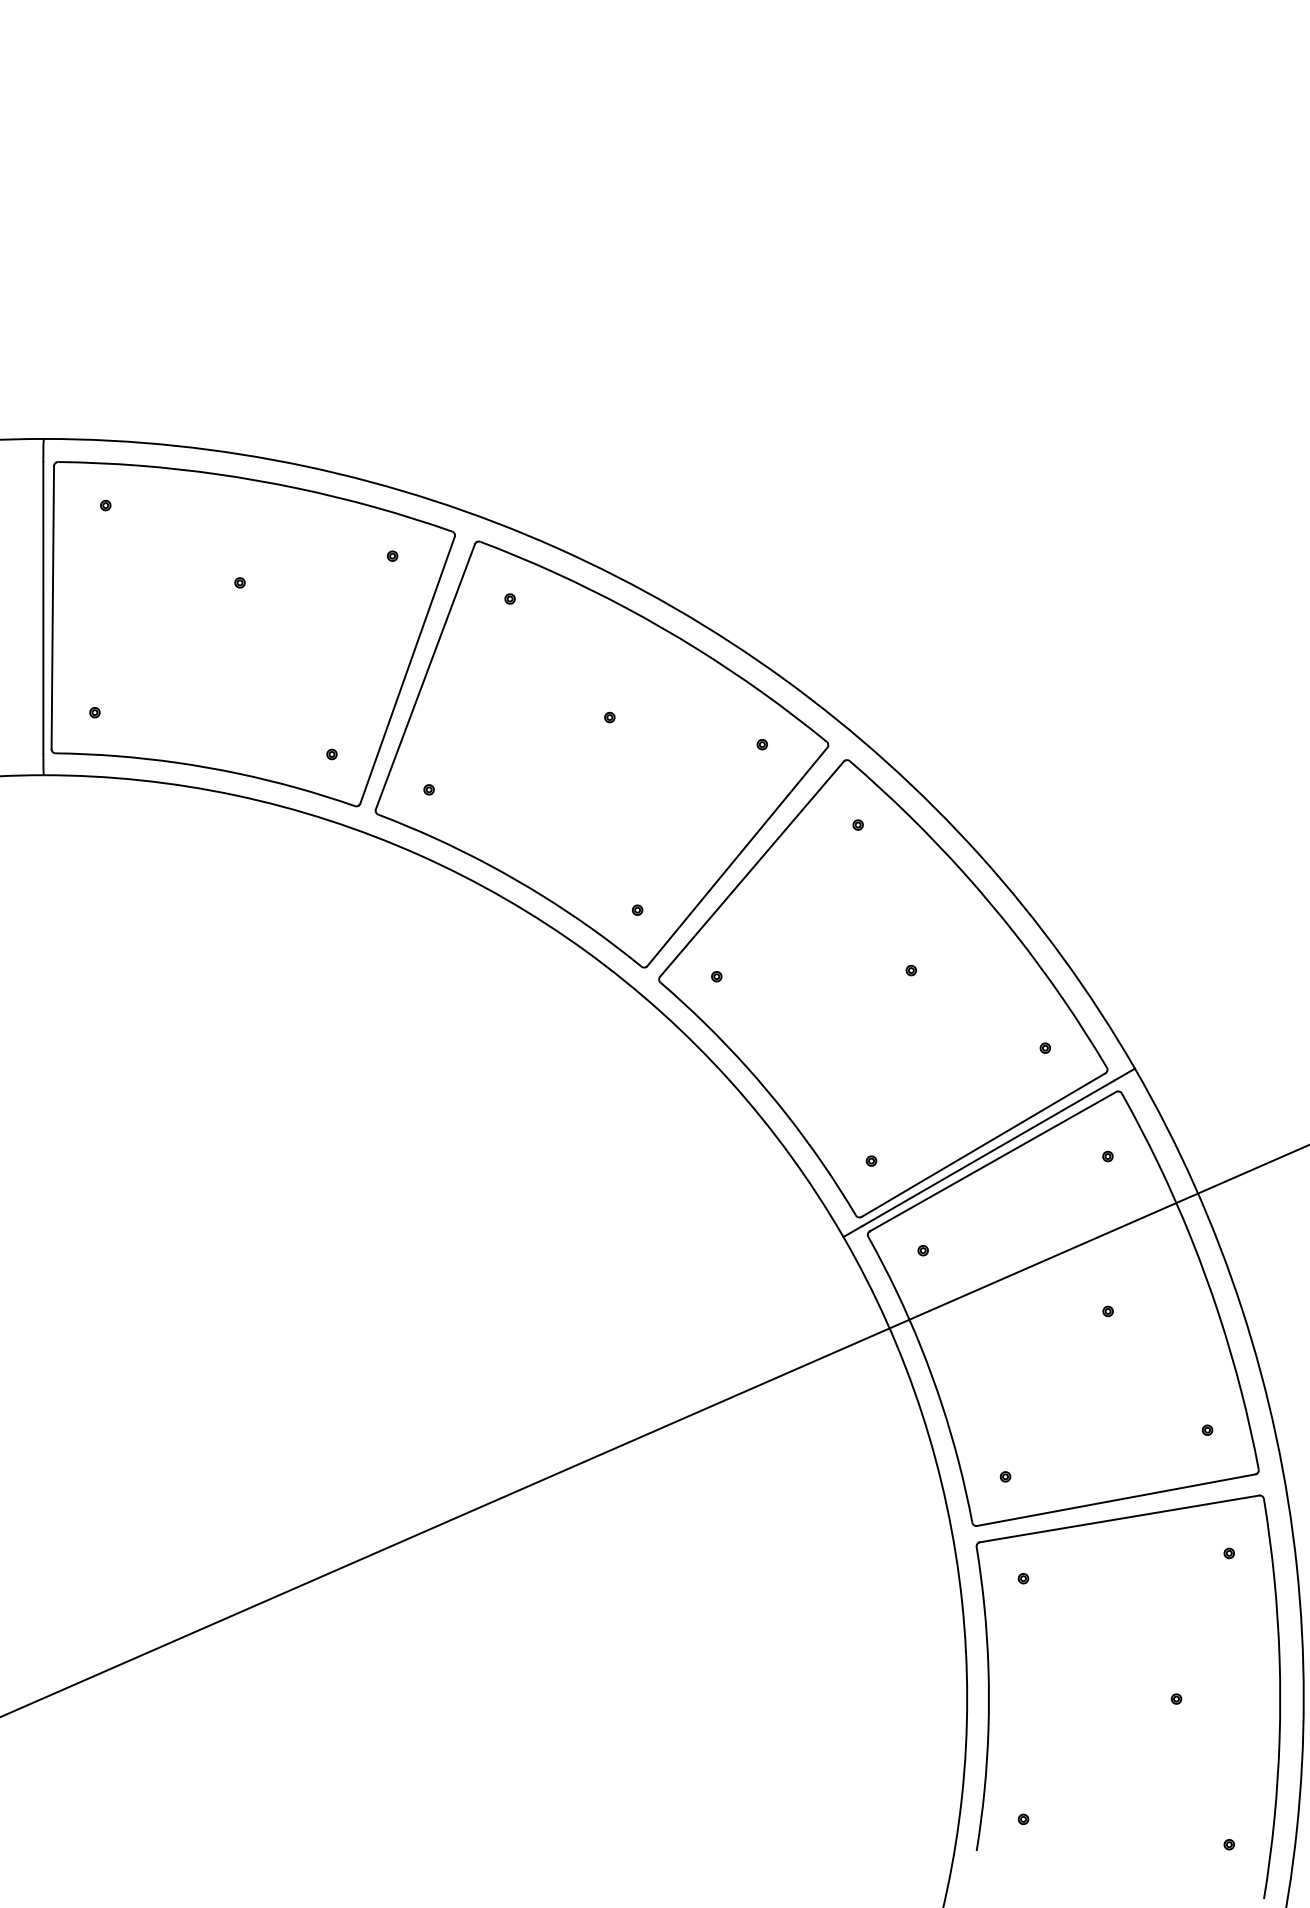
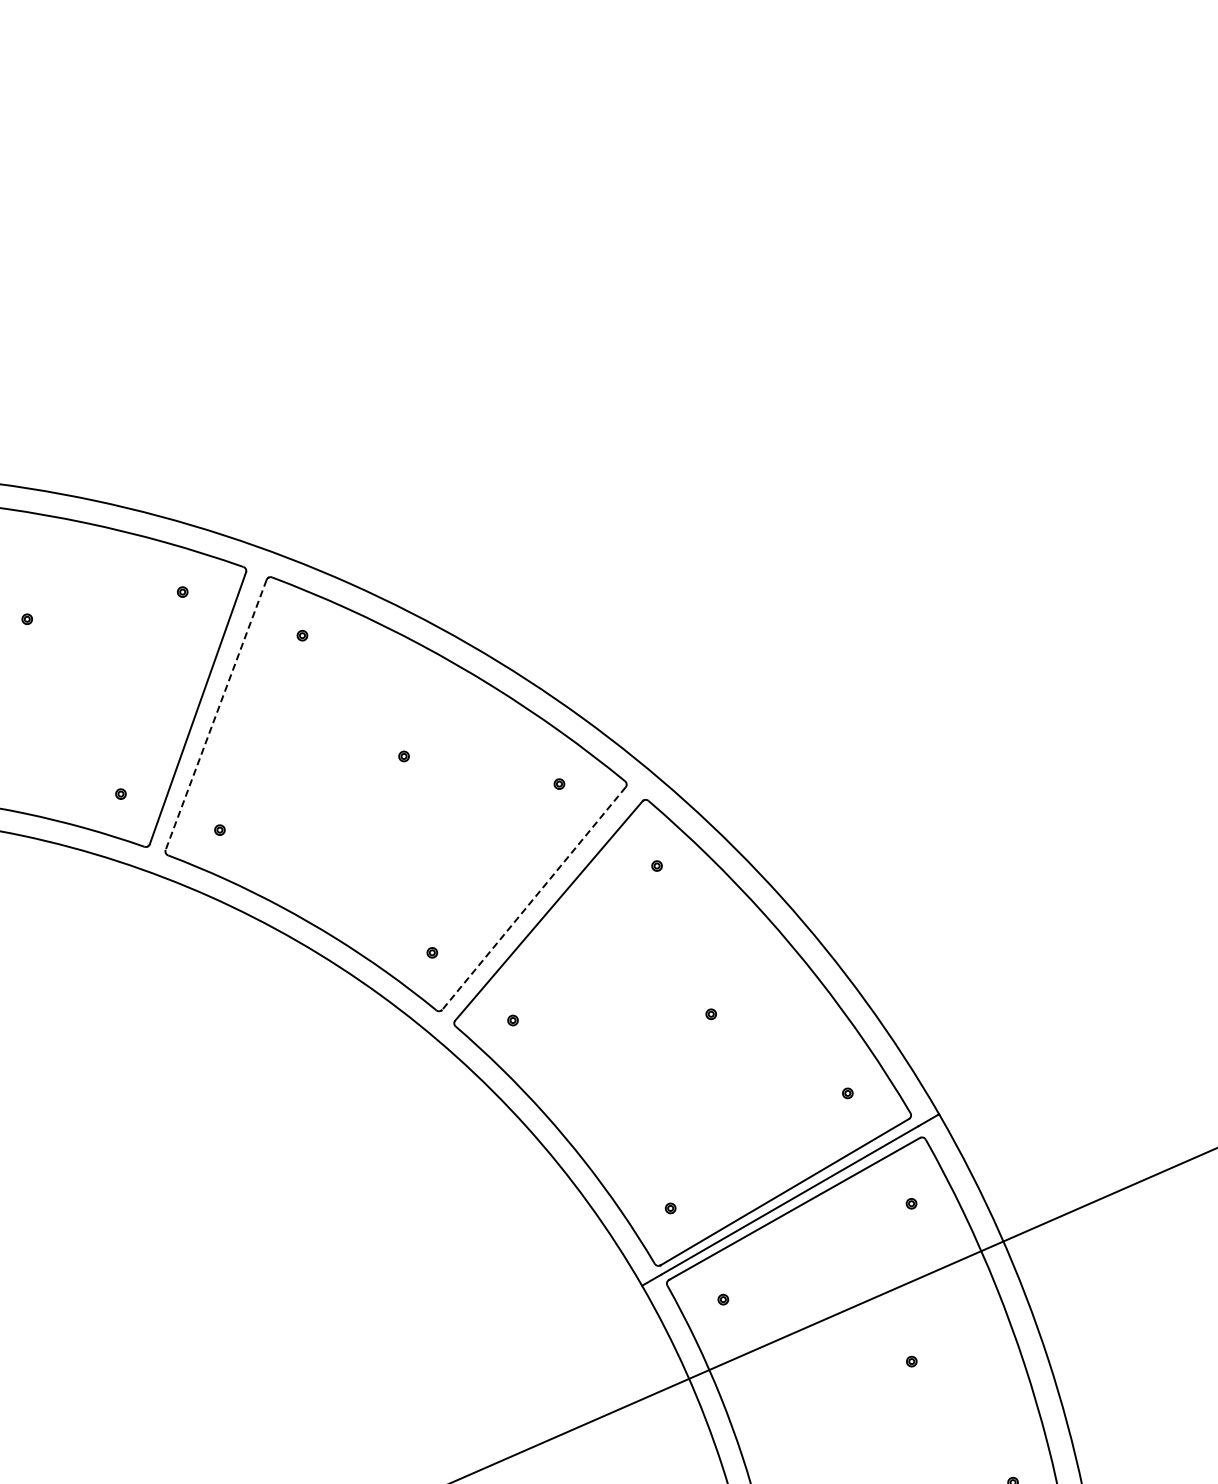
line: (425, 677) -> (216, 715), solid -> dashed
line: (737, 857) -> (534, 899), solid -> dashed

